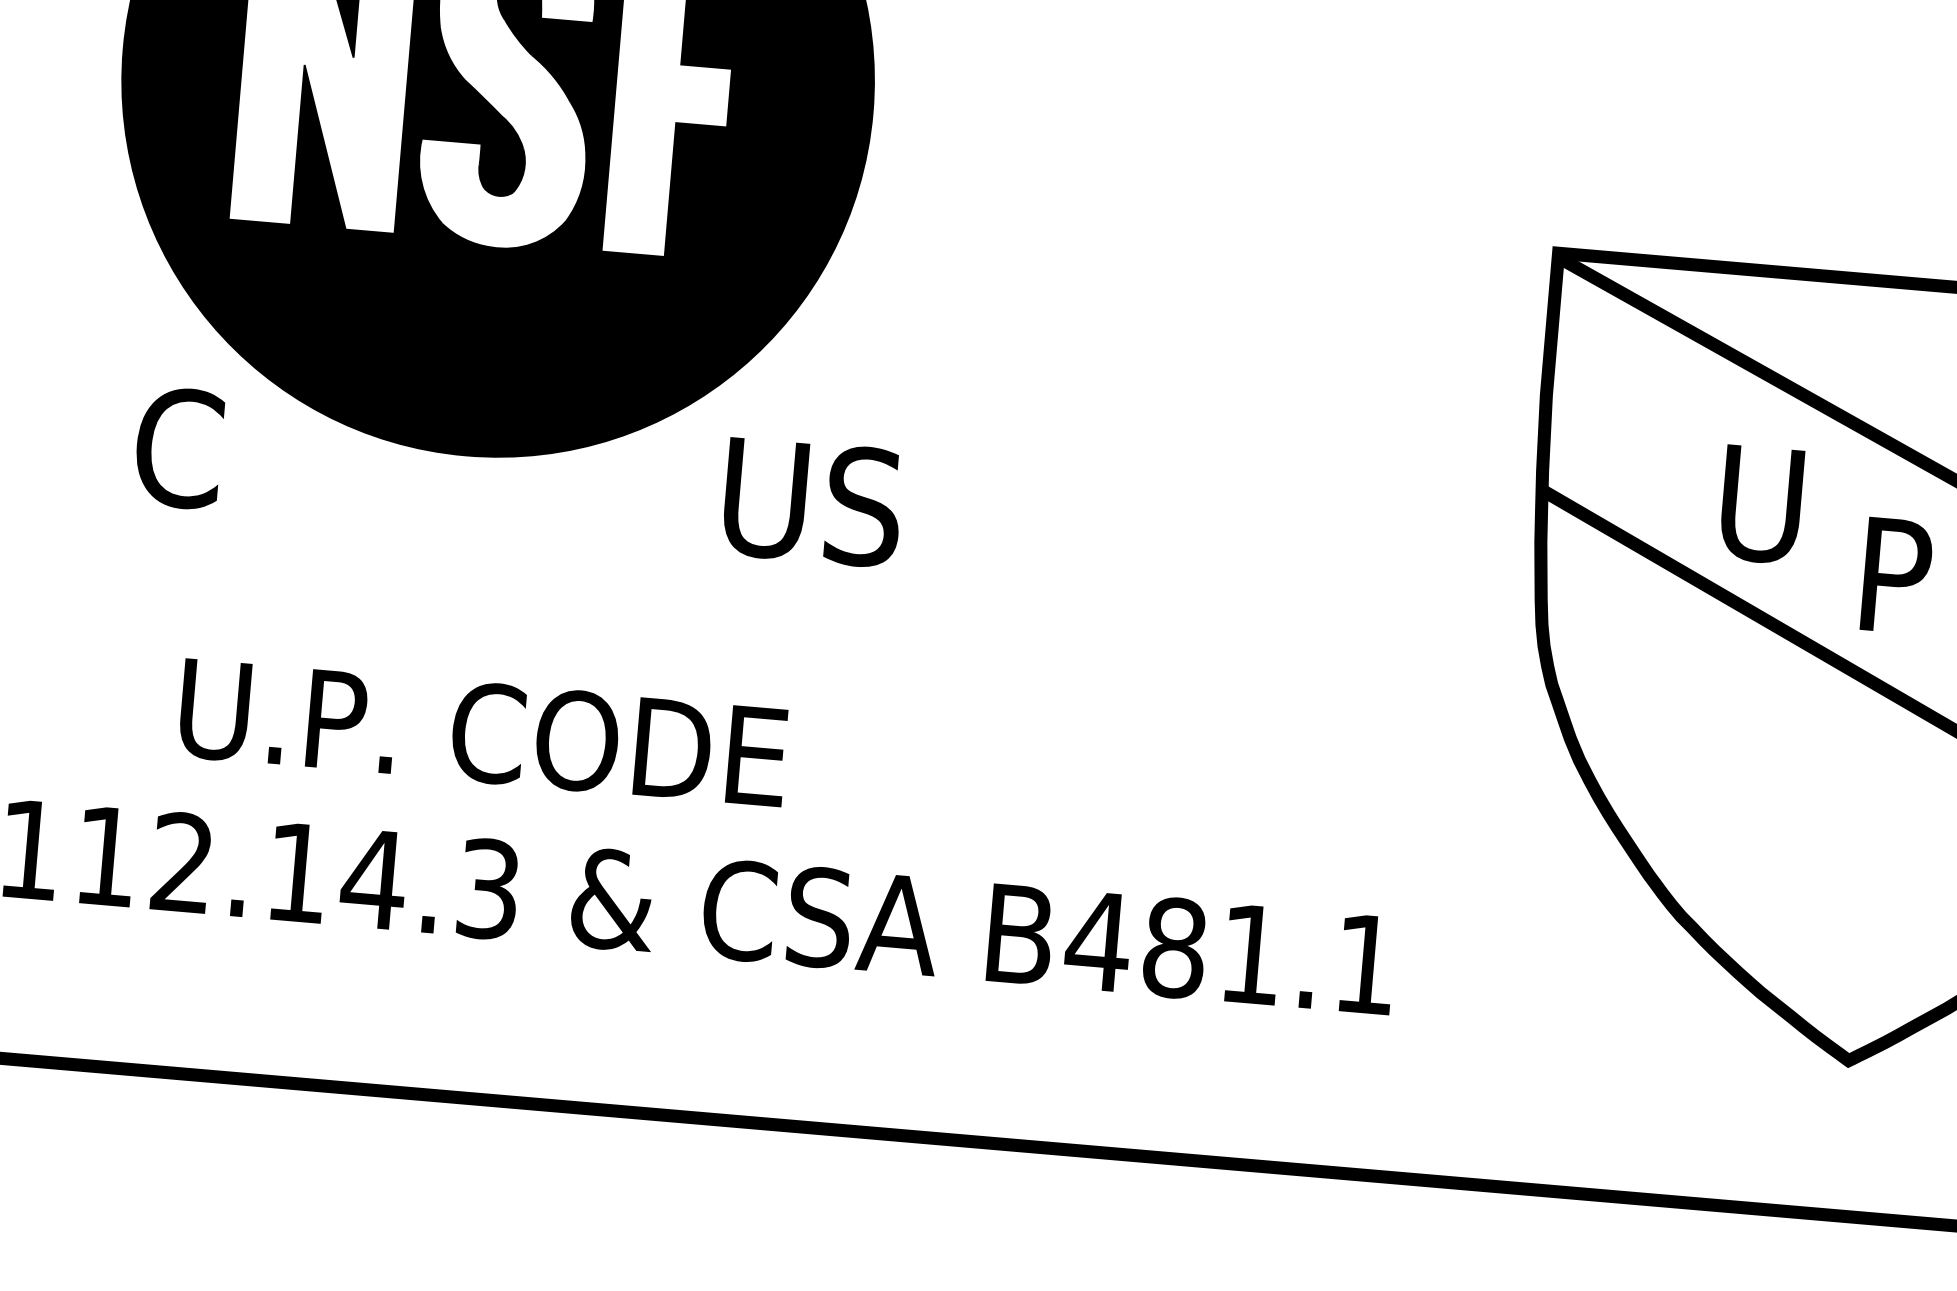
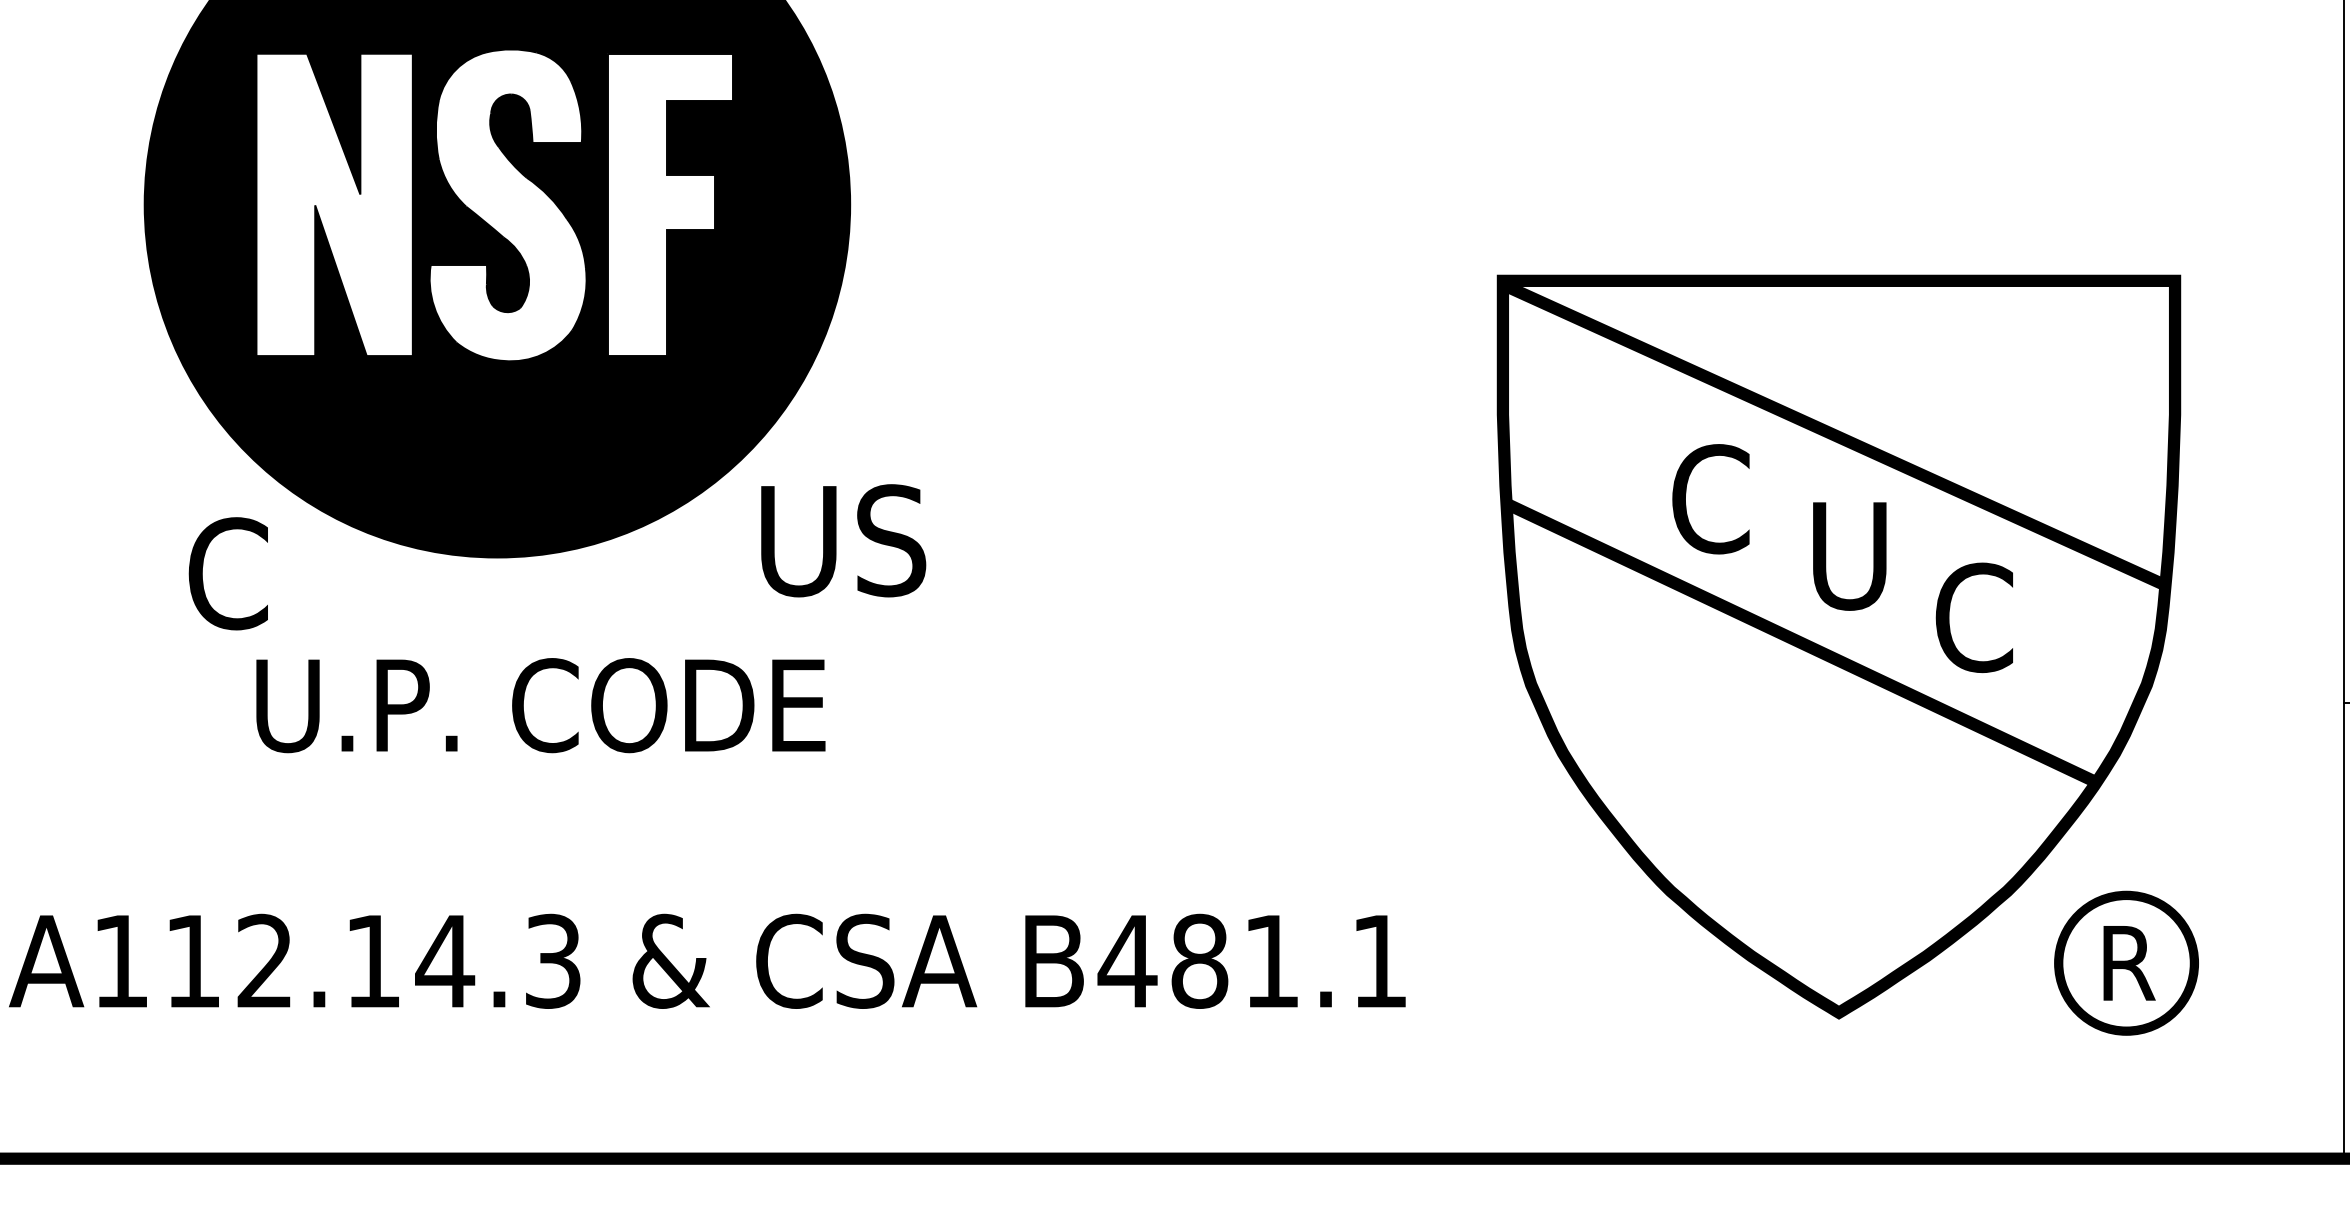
text: (812, 502) -> (843, 540), moved
text: (1758, 504) -> (1710, 499), U -> C
text: (1901, 577) -> (1849, 556), P -> U
text: (482, 732) -> (540, 705), moved

